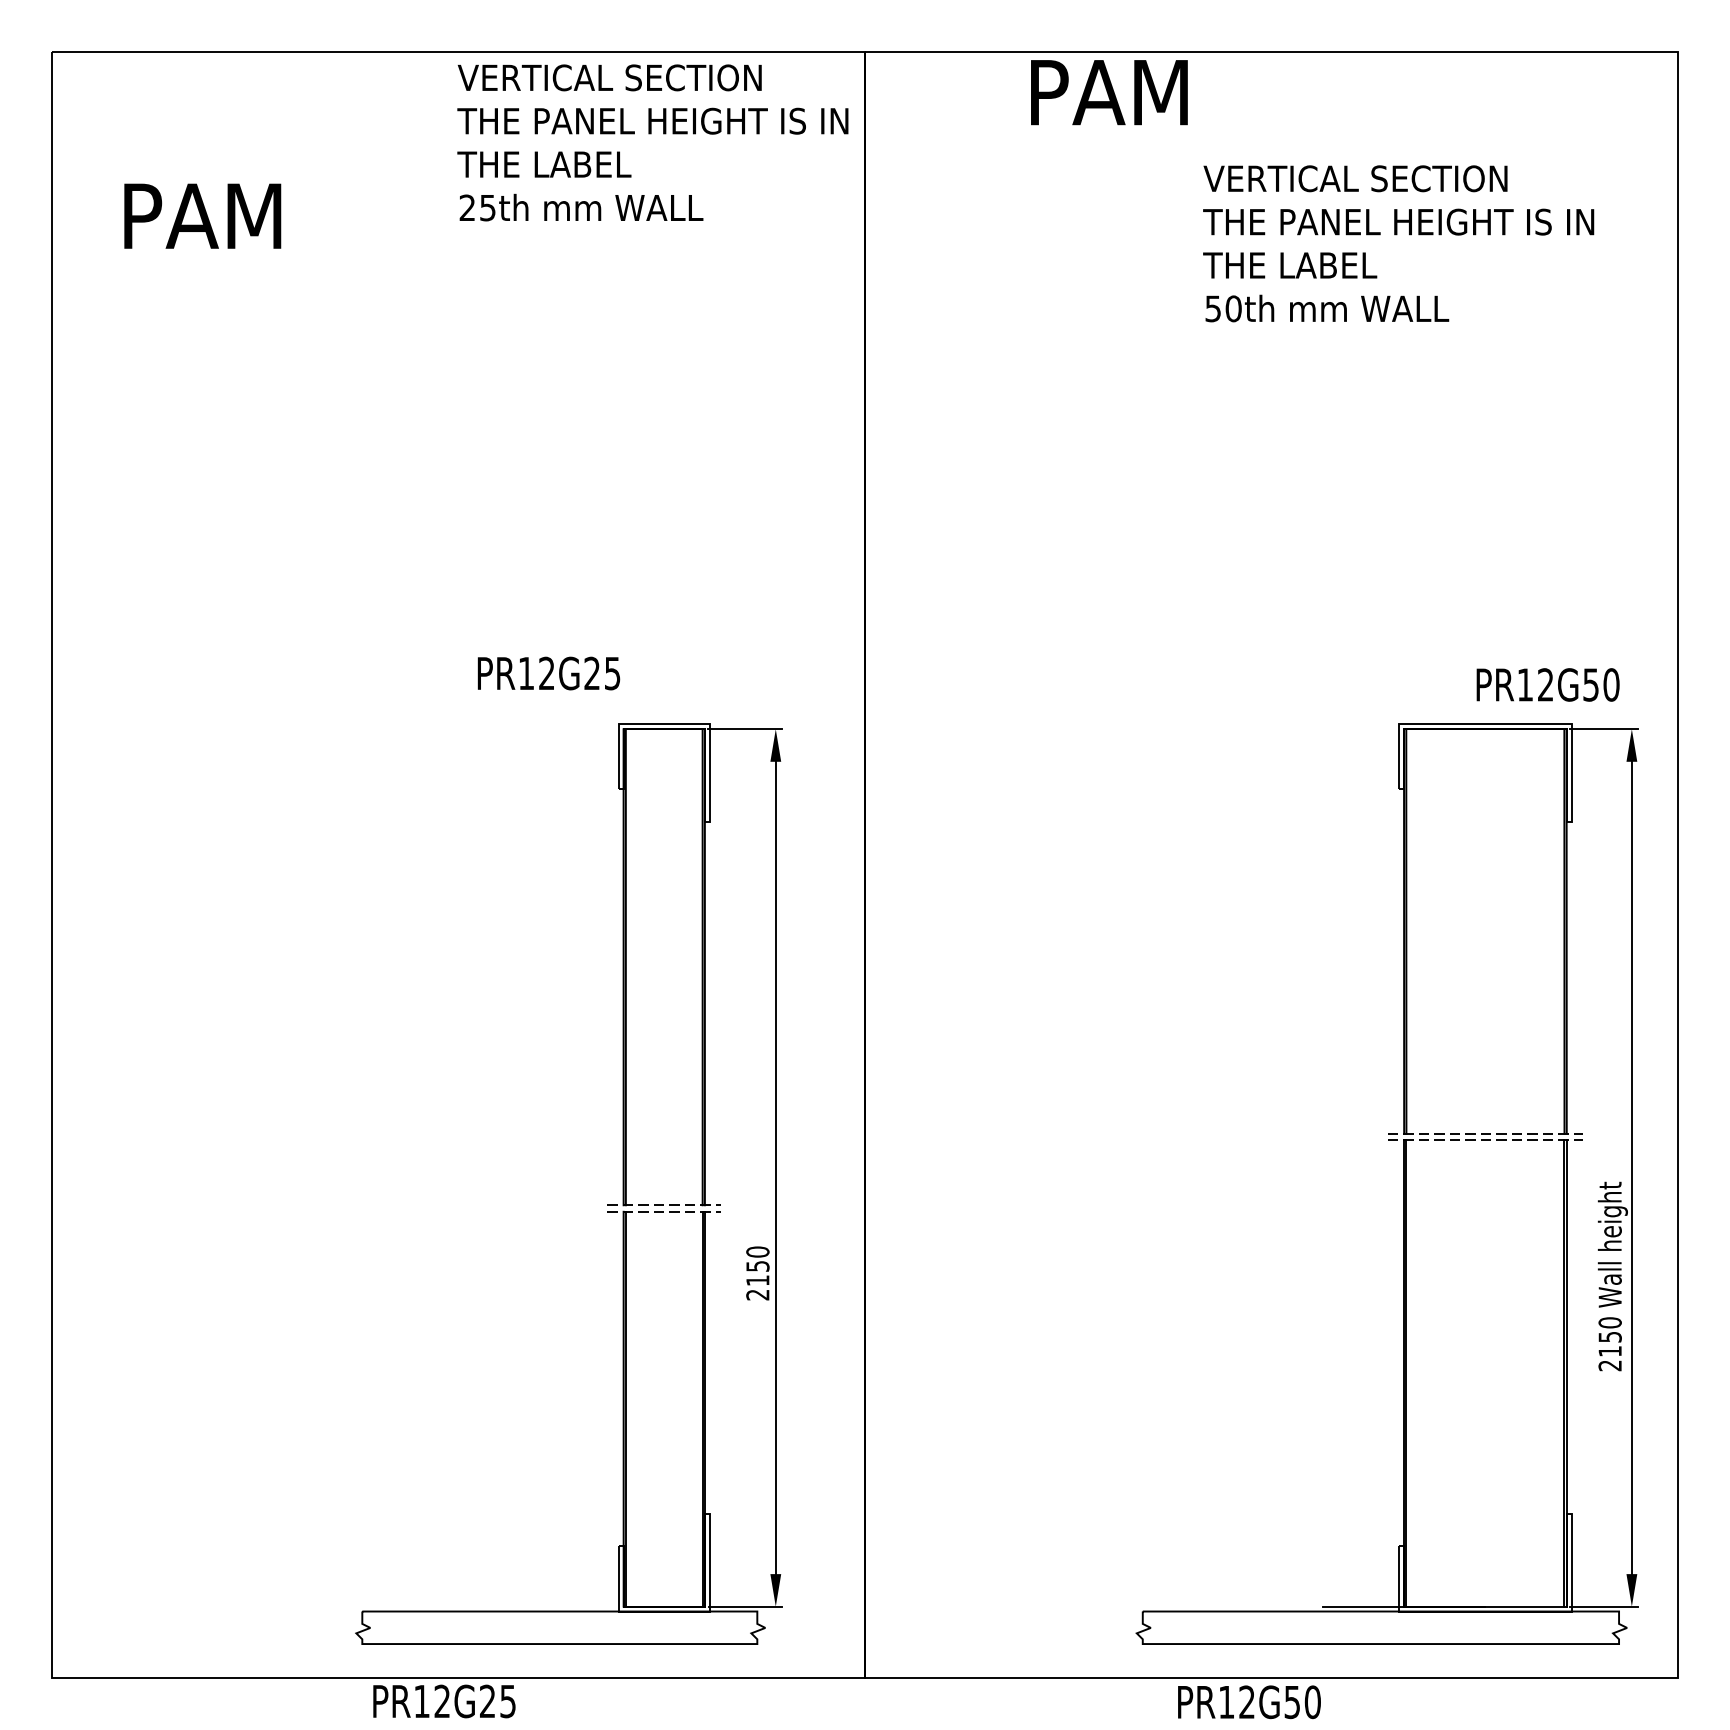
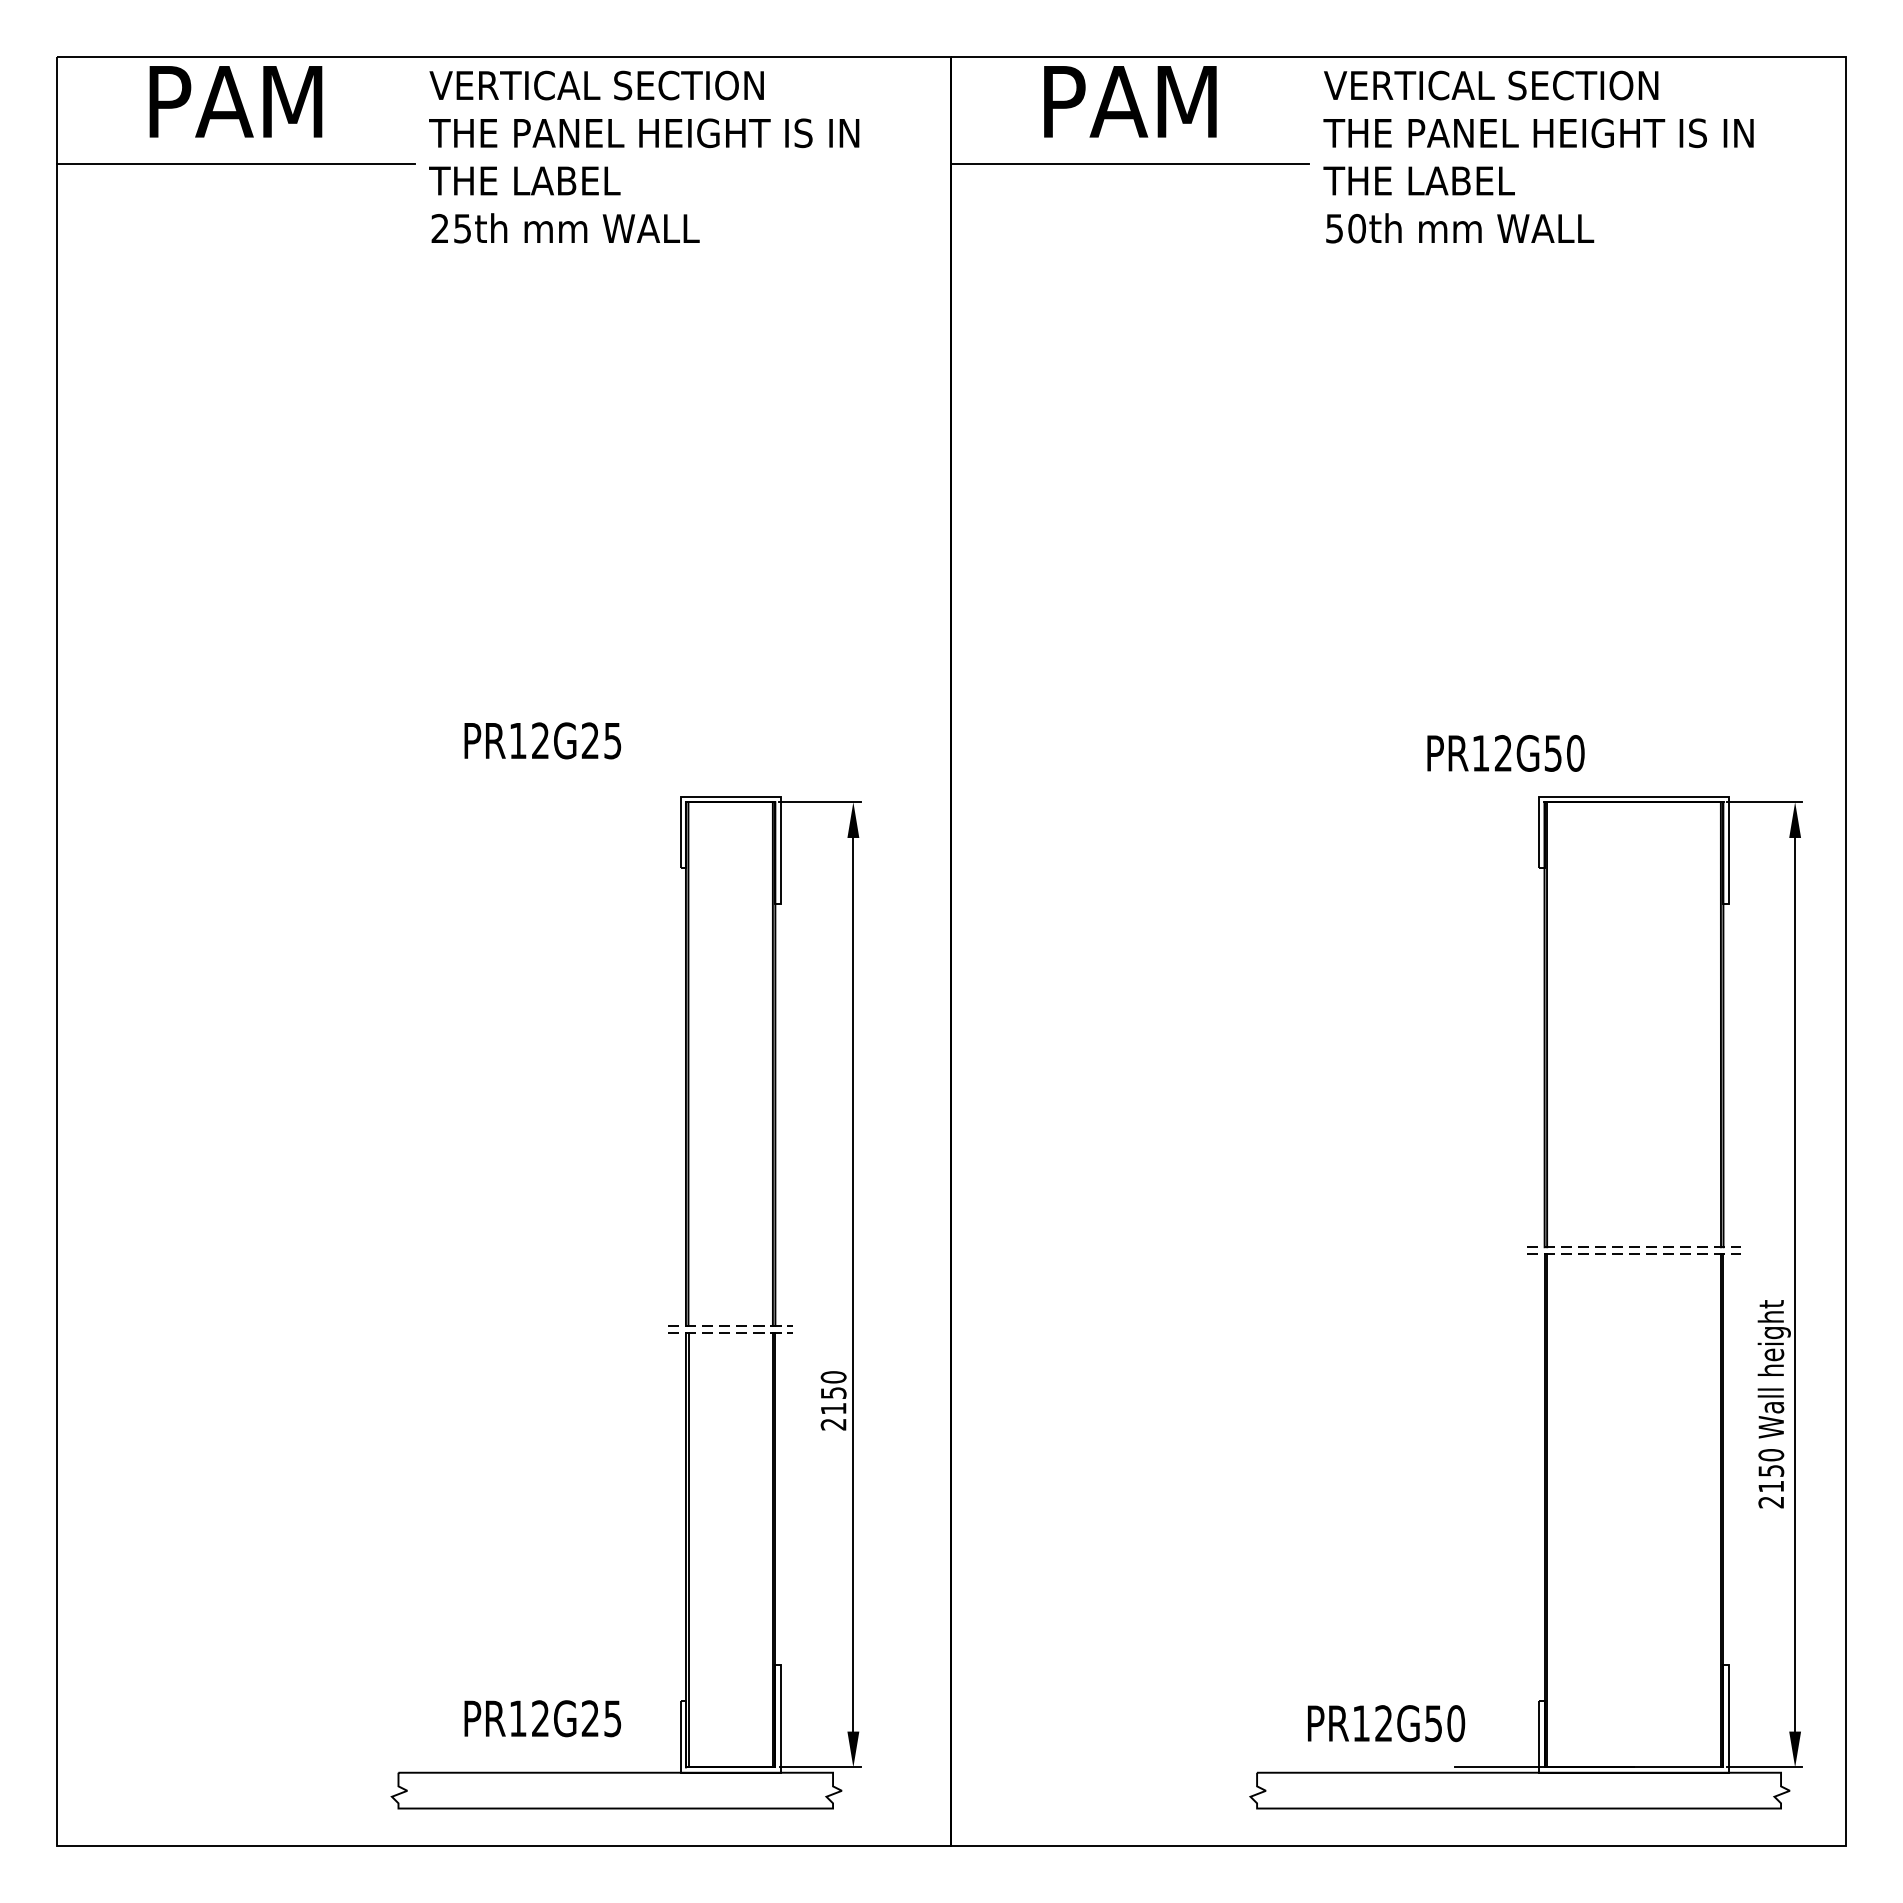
text: (1109, 92) -> (1130, 101), moved
text: (653, 142) -> (644, 156), moved
line: (214, 149) -> (235, 164), added
line: (1027, 149) -> (1130, 164), added
text: (202, 215) -> (235, 101), moved
text: (1398, 243) -> (1538, 156), moved
text: (548, 673) -> (542, 740), moved
text: (1547, 685) -> (1505, 753), moved
text: (444, 1701) -> (542, 1718), moved
text: (1249, 1702) -> (1386, 1723), moved

